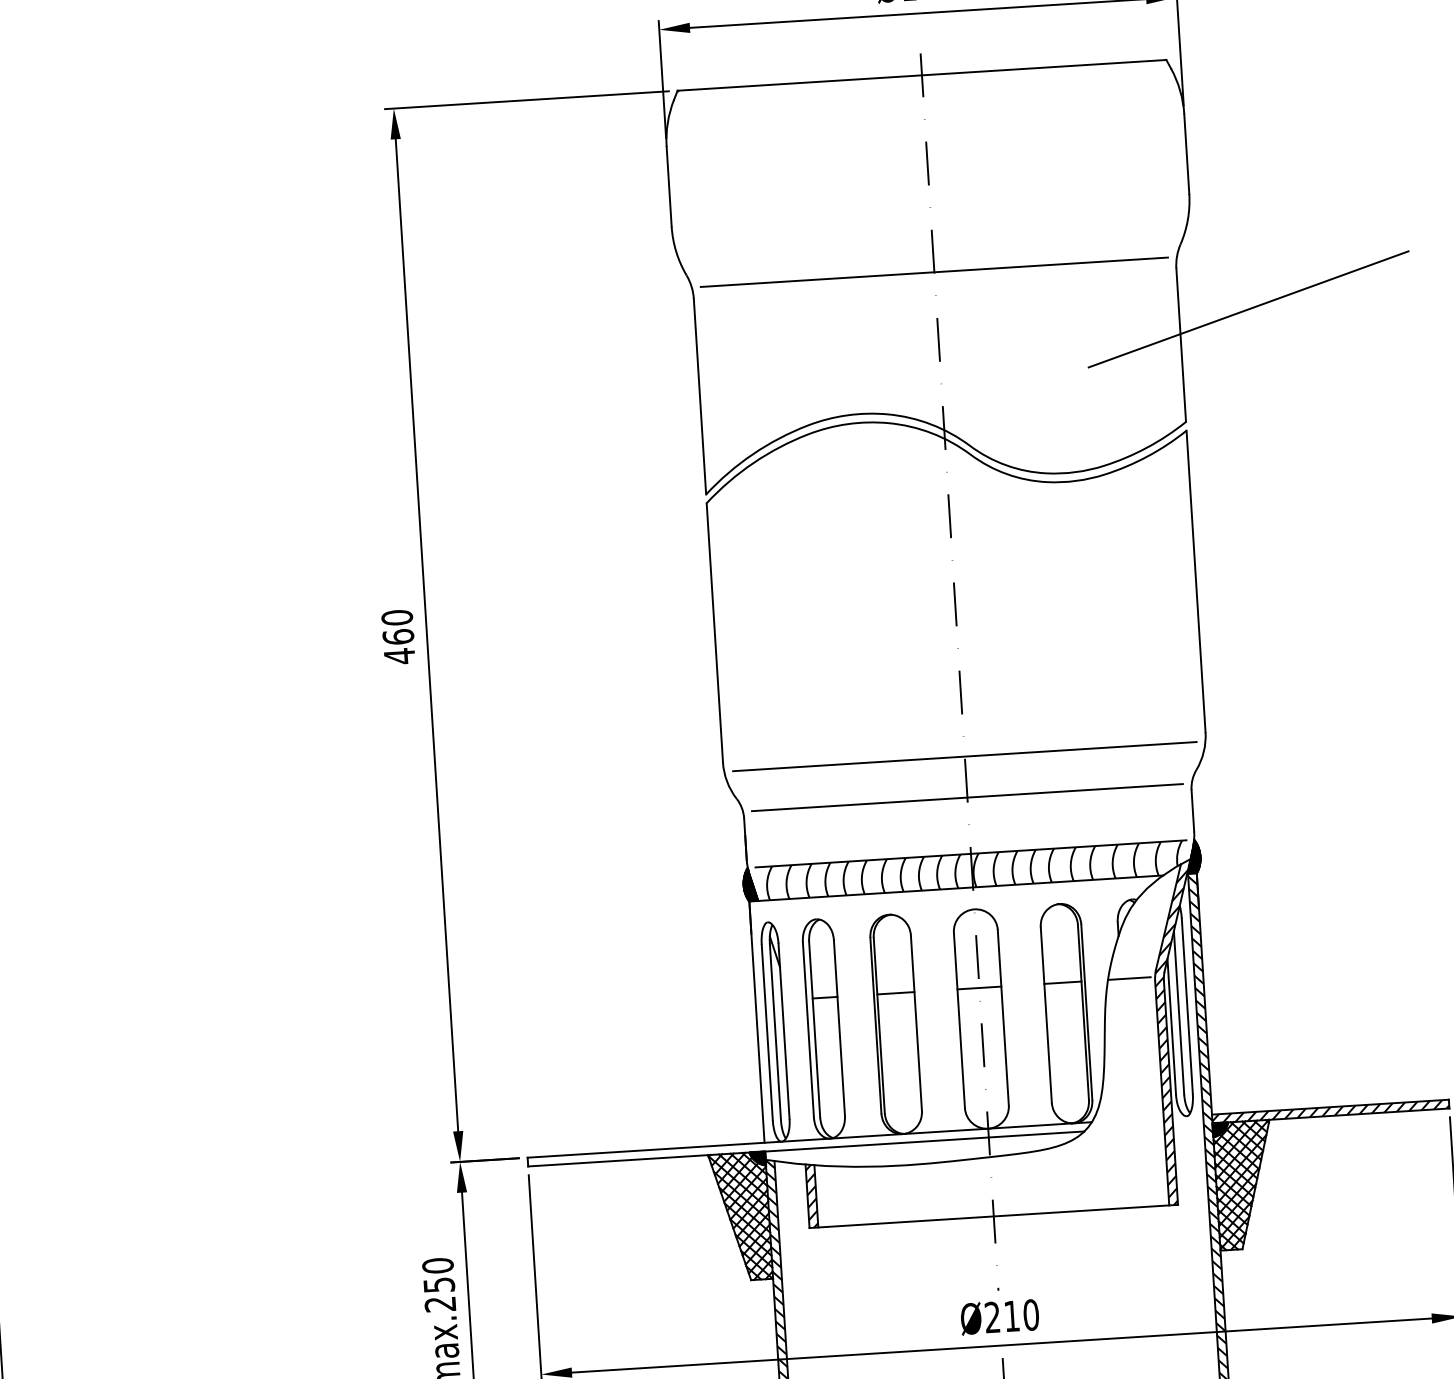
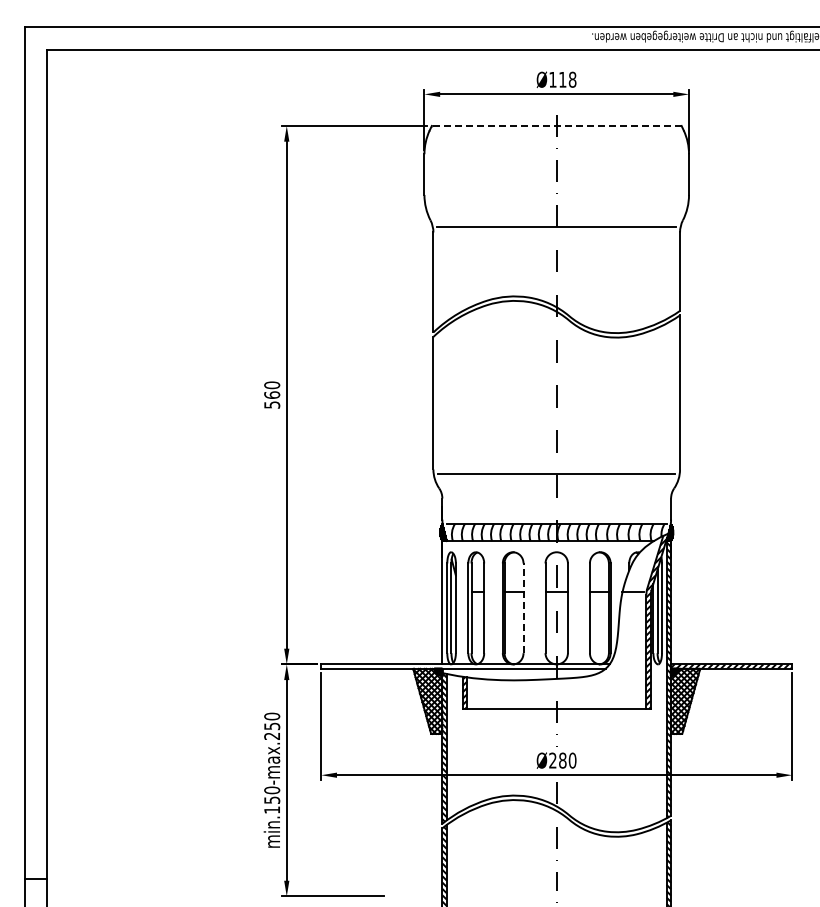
line: (921, 74) -> (556, 125), solid -> dashed
line: (1248, 309) -> (715, 255), removed
text: (400, 657) -> (272, 405), 460 -> 560
line: (967, 798) -> (556, 495), removed
line: (916, 1023) -> (523, 608), solid -> dashed
text: (1011, 1316) -> (562, 760), Ø210 -> Ø280

